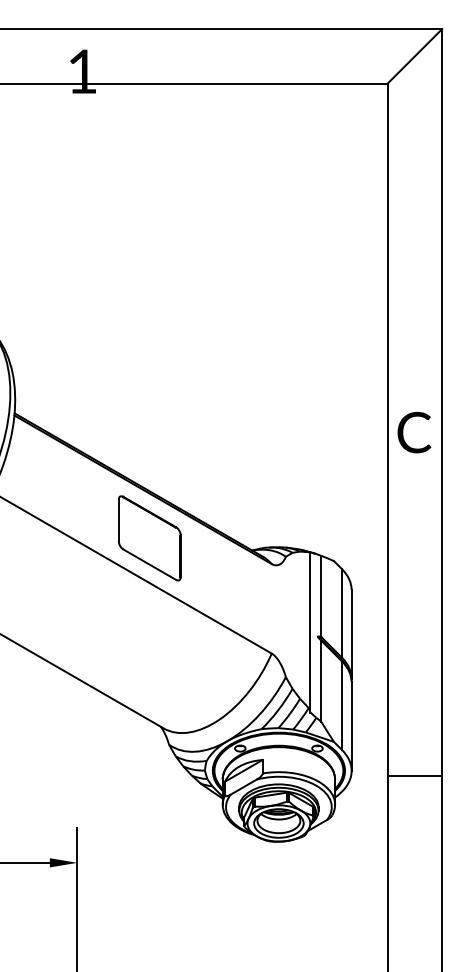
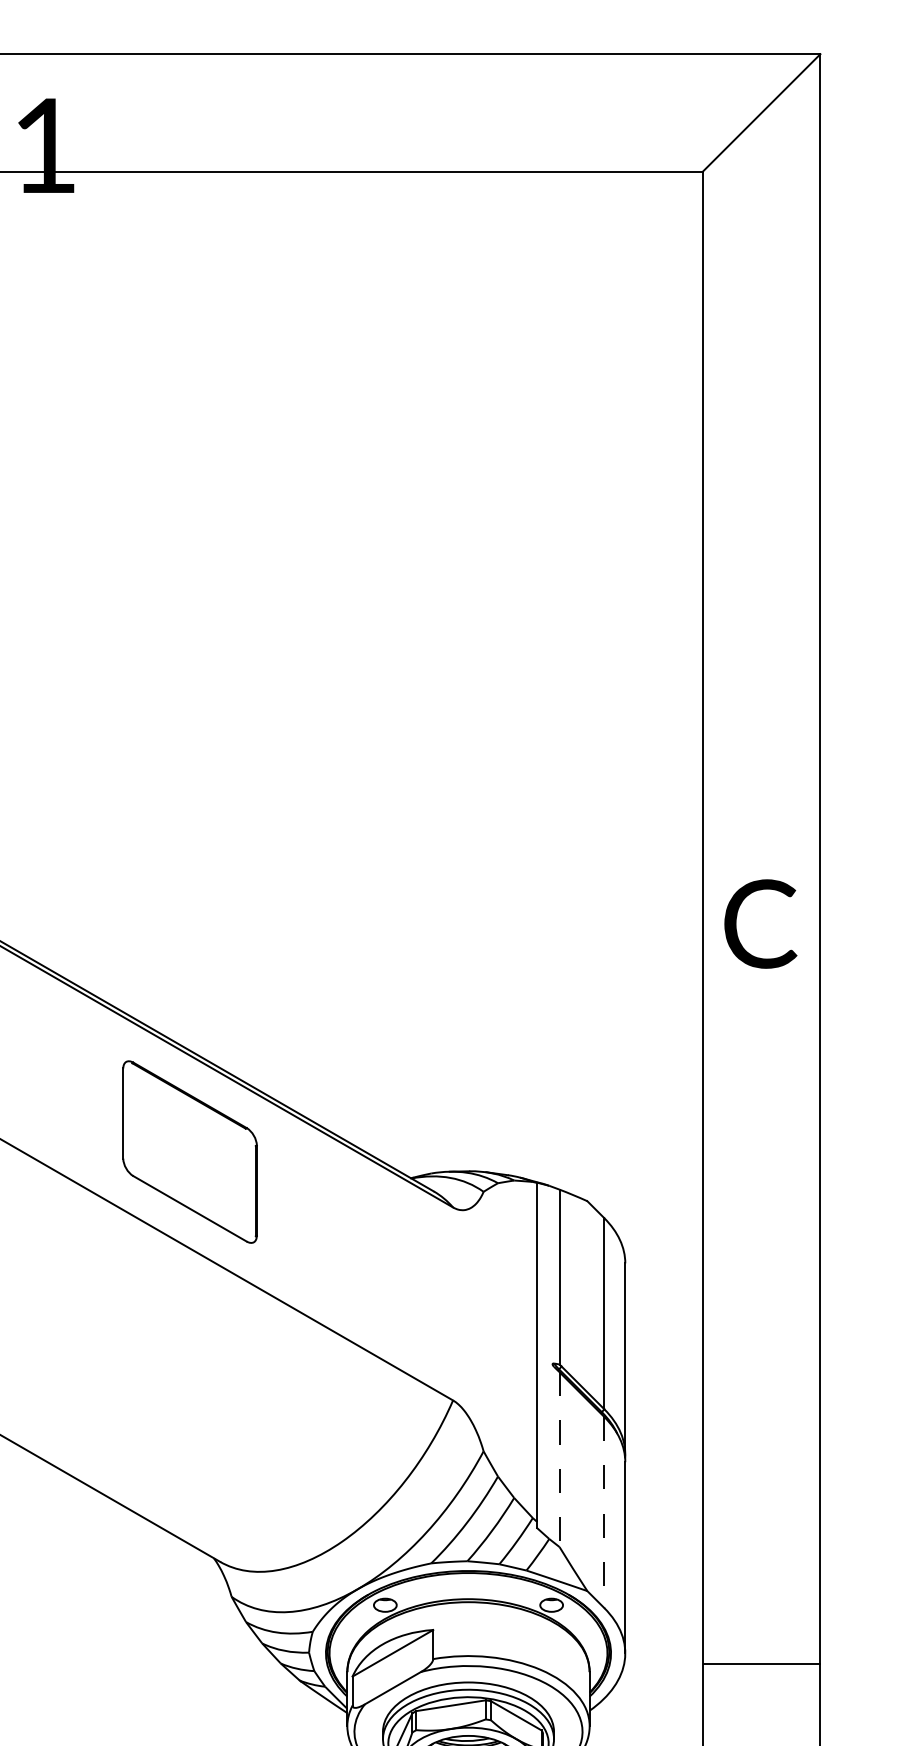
line: (321, 681) -> (560, 1460), solid -> dashed
line: (341, 706) -> (603, 1514), solid -> dashed

